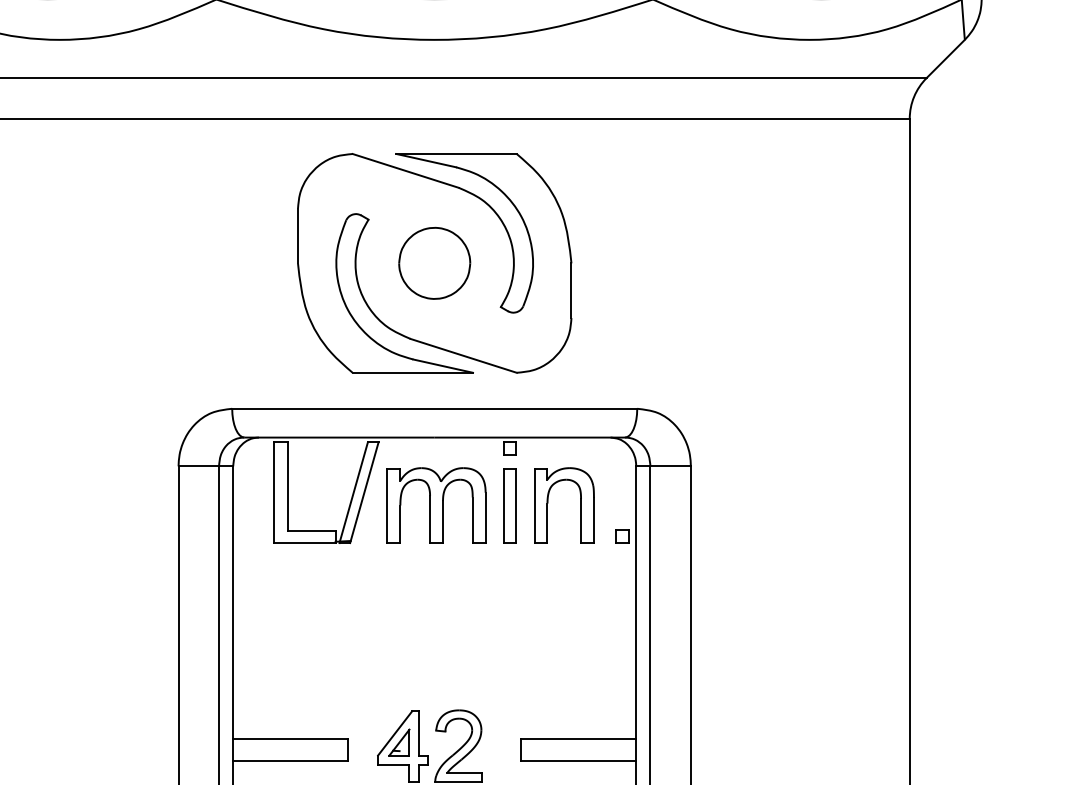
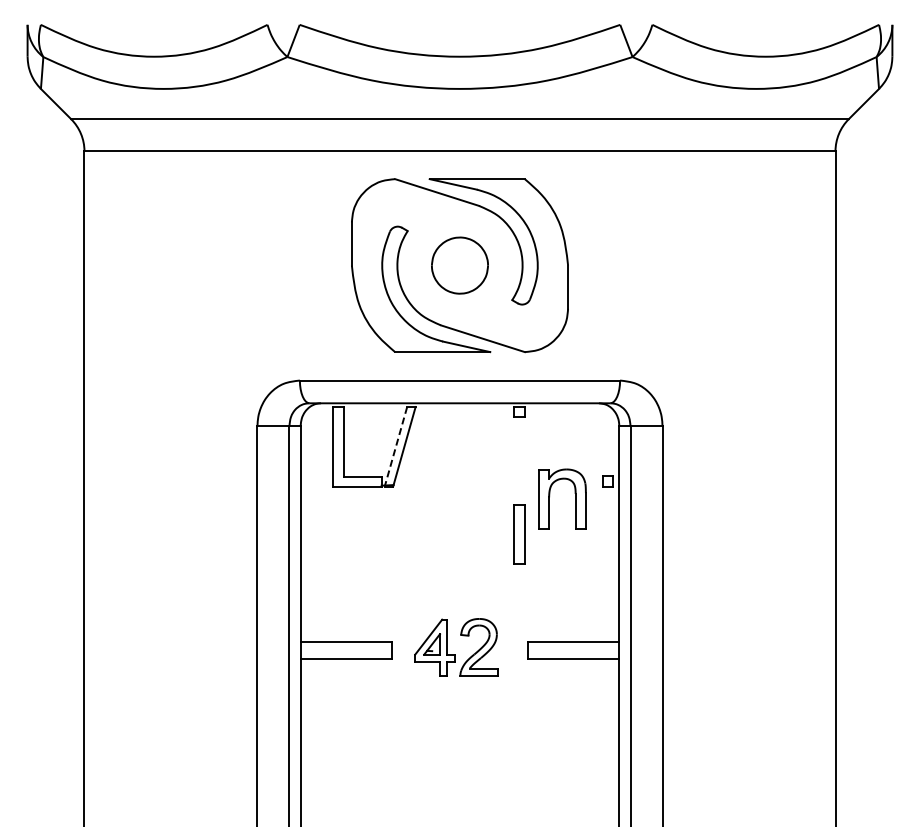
line: (353, 493) -> (395, 447), solid -> dashed
part: (549, 502) -> (550, 496), moved
part: (436, 504) -> (461, 456), removed
part: (510, 506) -> (519, 534), moved

